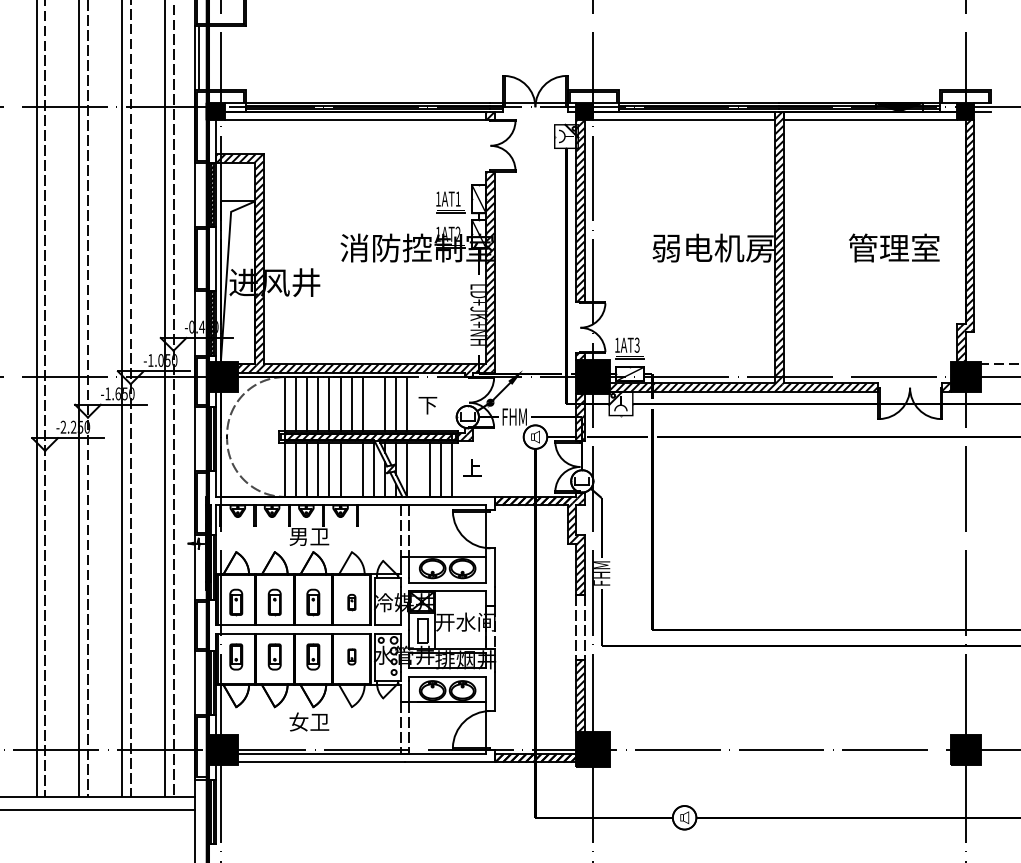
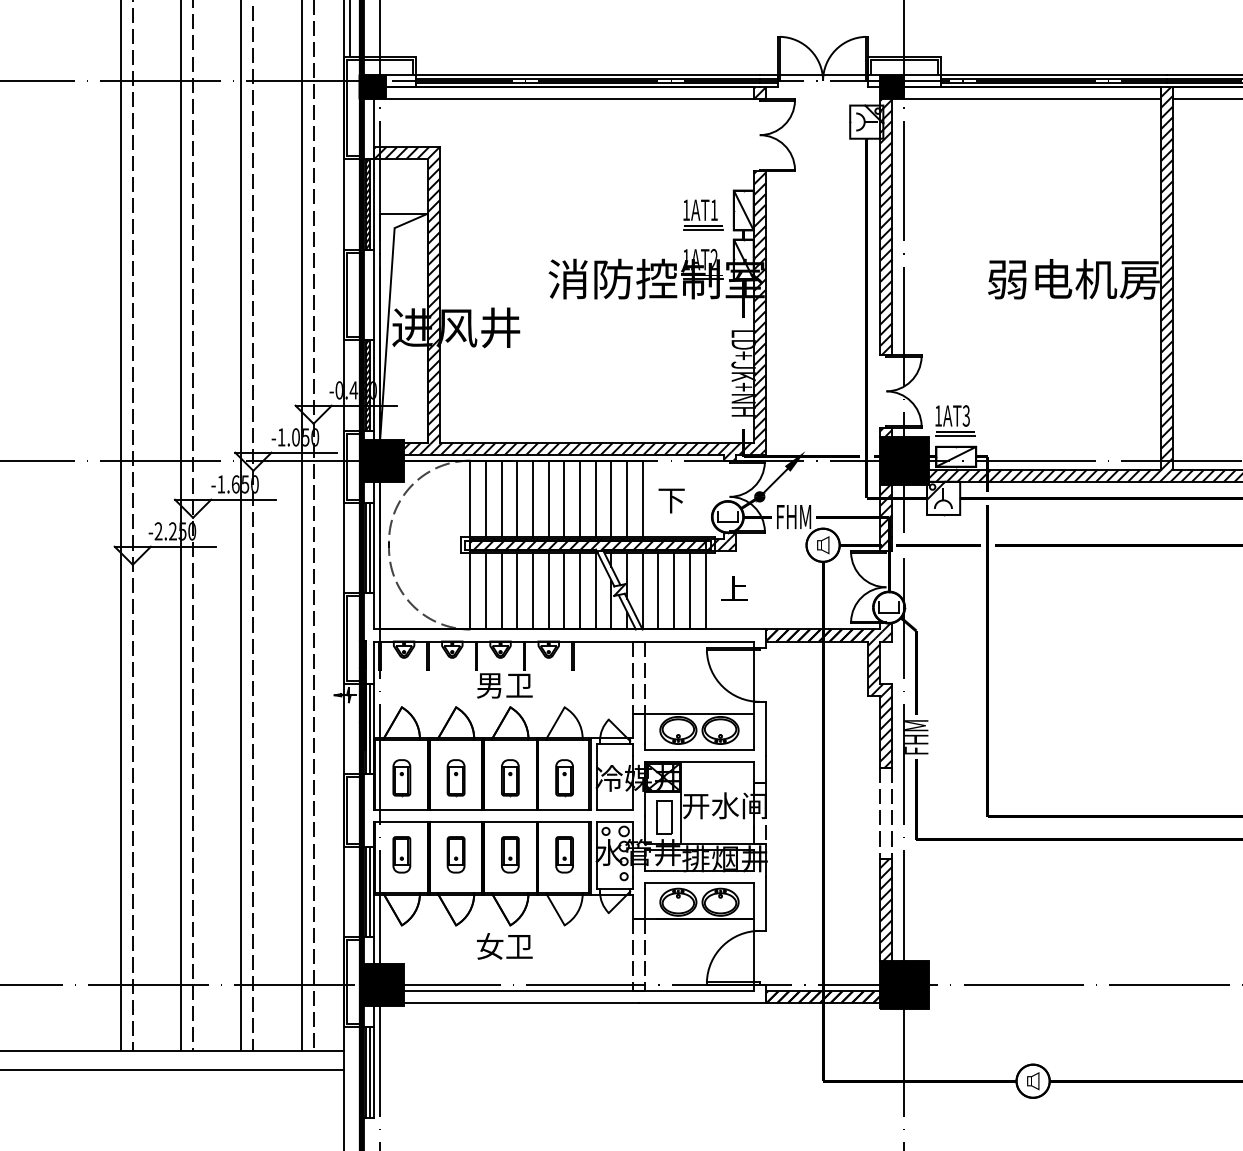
line: (374, 404) -> (596, 499), added
line: (351, 469) -> (564, 590), added
line: (418, 469) -> (658, 590), added
part: (351, 602) -> (564, 778), size x1.67
part: (351, 656) -> (564, 854), size x1.67

